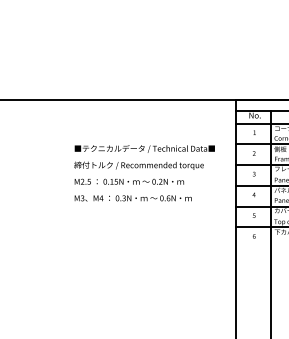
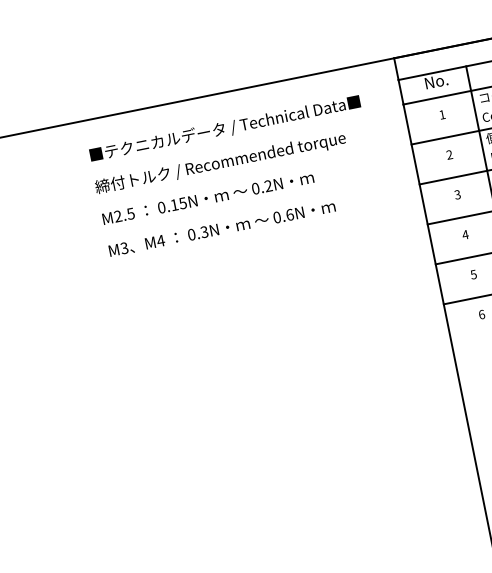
text: (144, 173) -> (234, 176), moved

